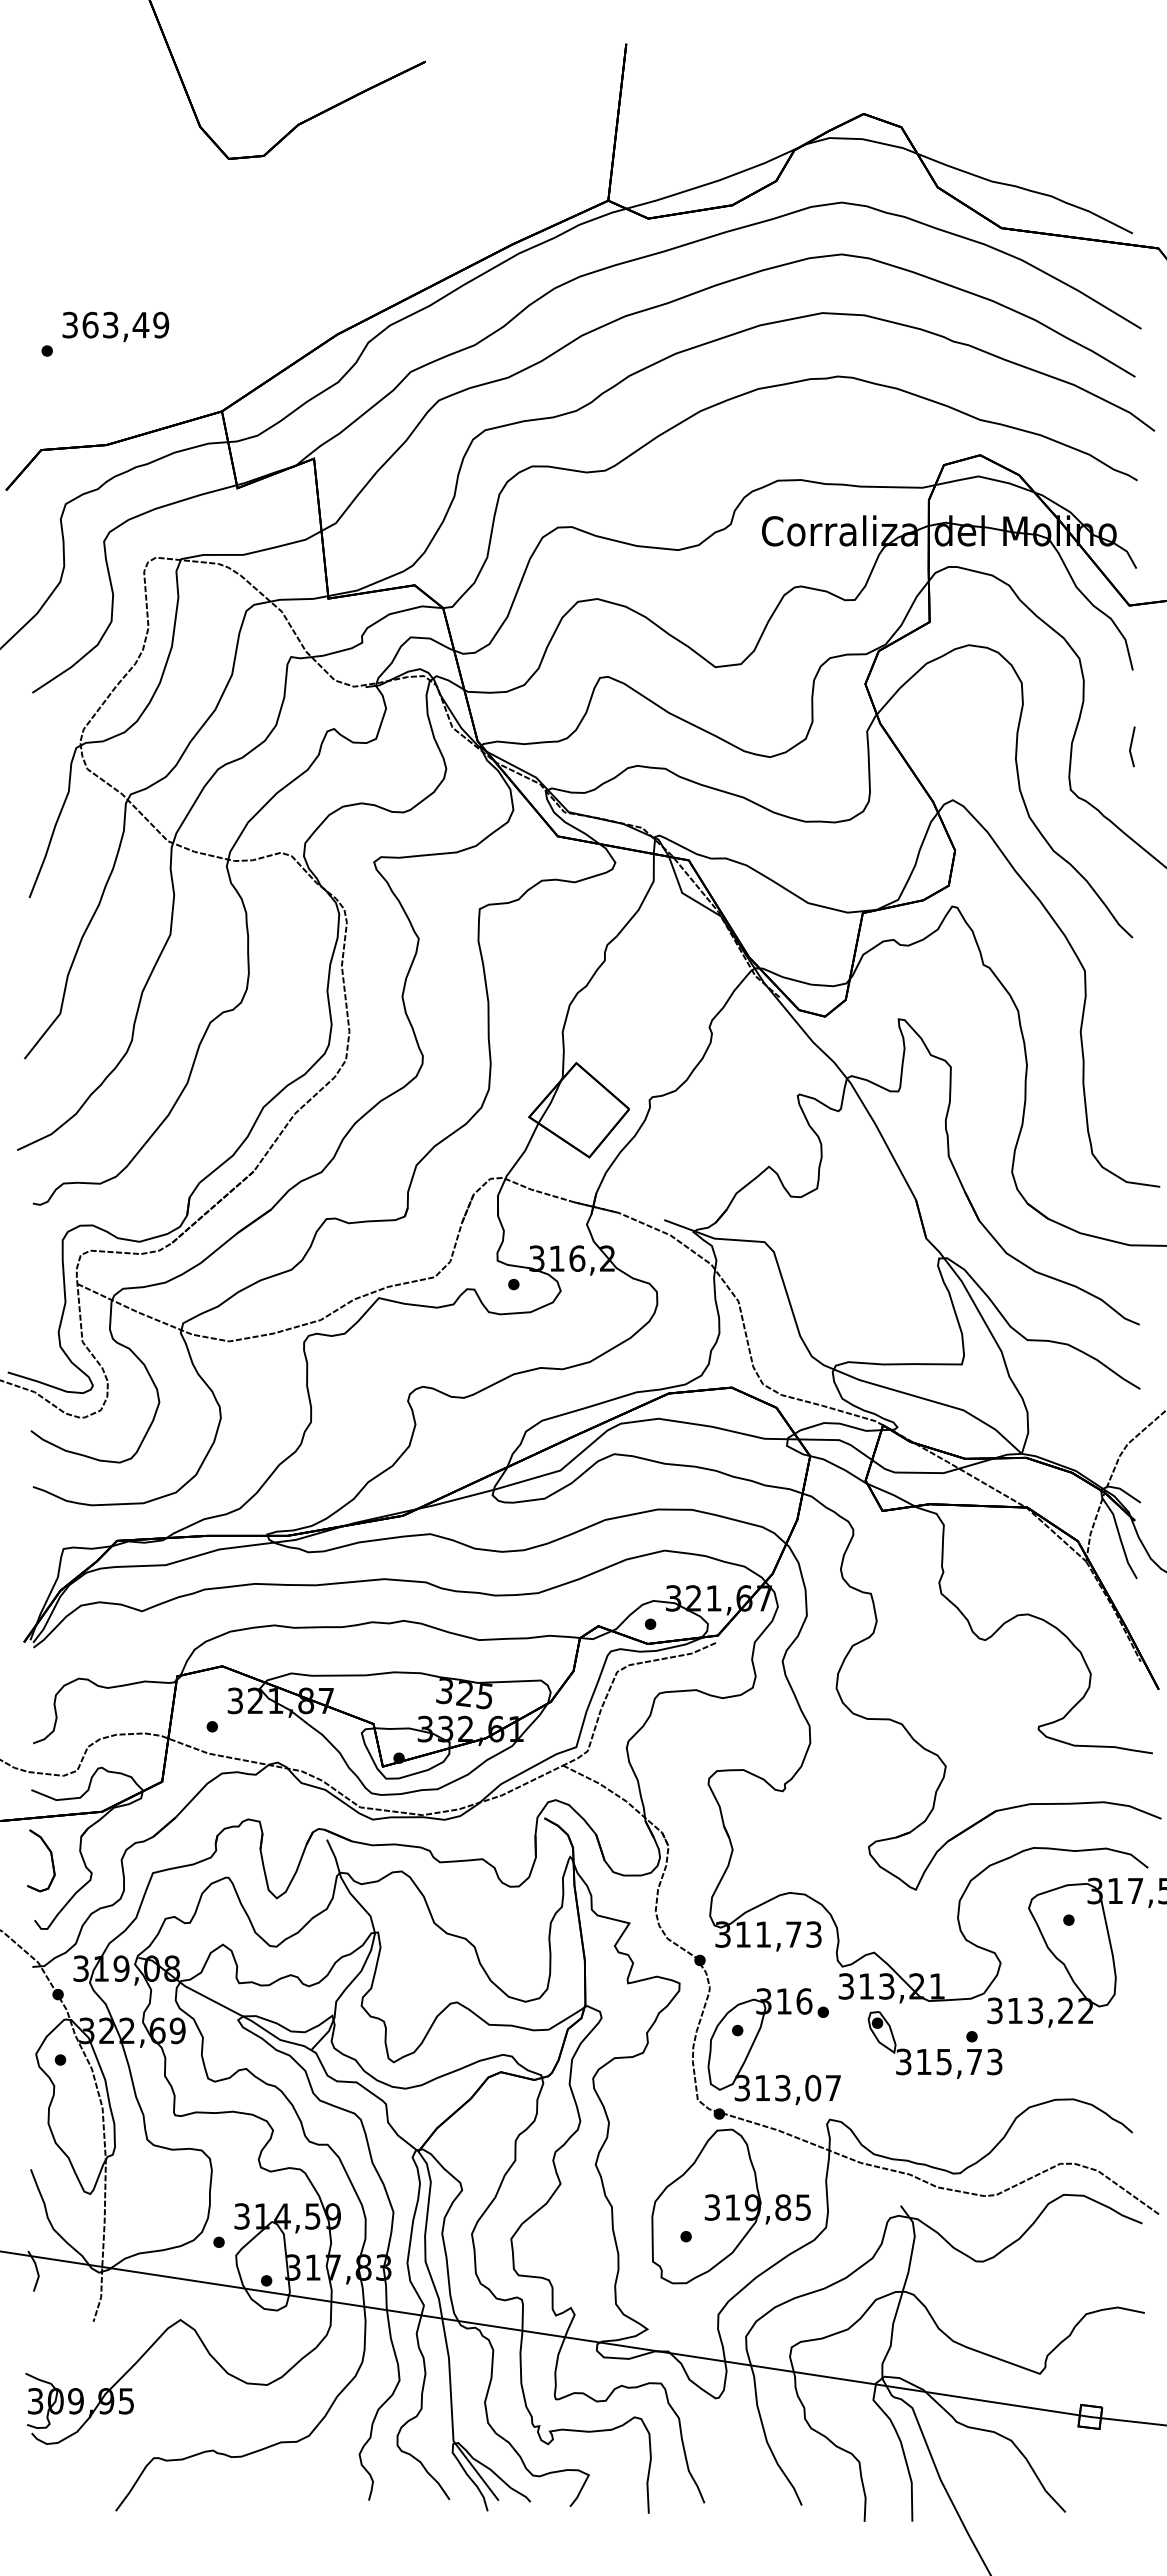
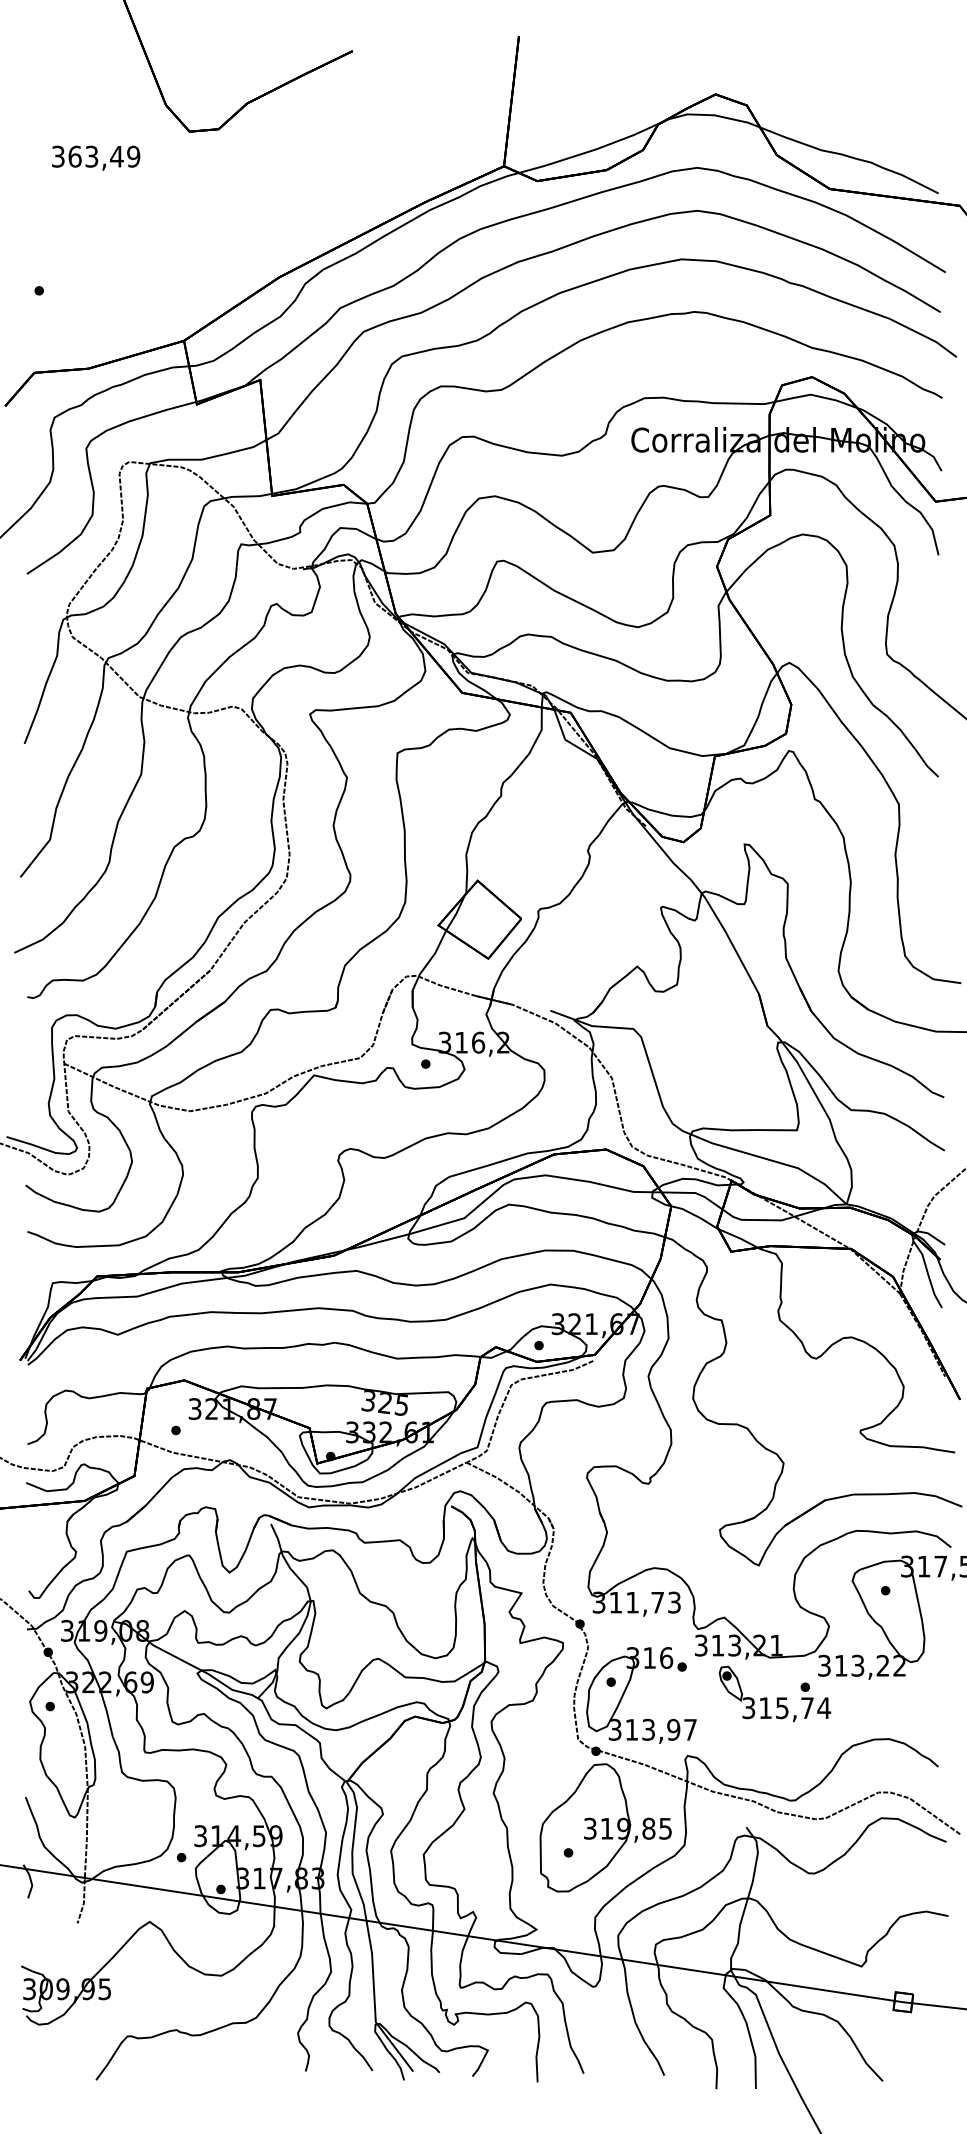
text: (115, 326) -> (95, 157), moved
line: (1131, 746) -> (937, 618), removed
part: (50, 1856) -> (41, 1537), removed
text: (994, 2061) -> (823, 1707), 315,73 -> 315,74
text: (813, 2088) -> (674, 1730), 313,07 -> 313,97

